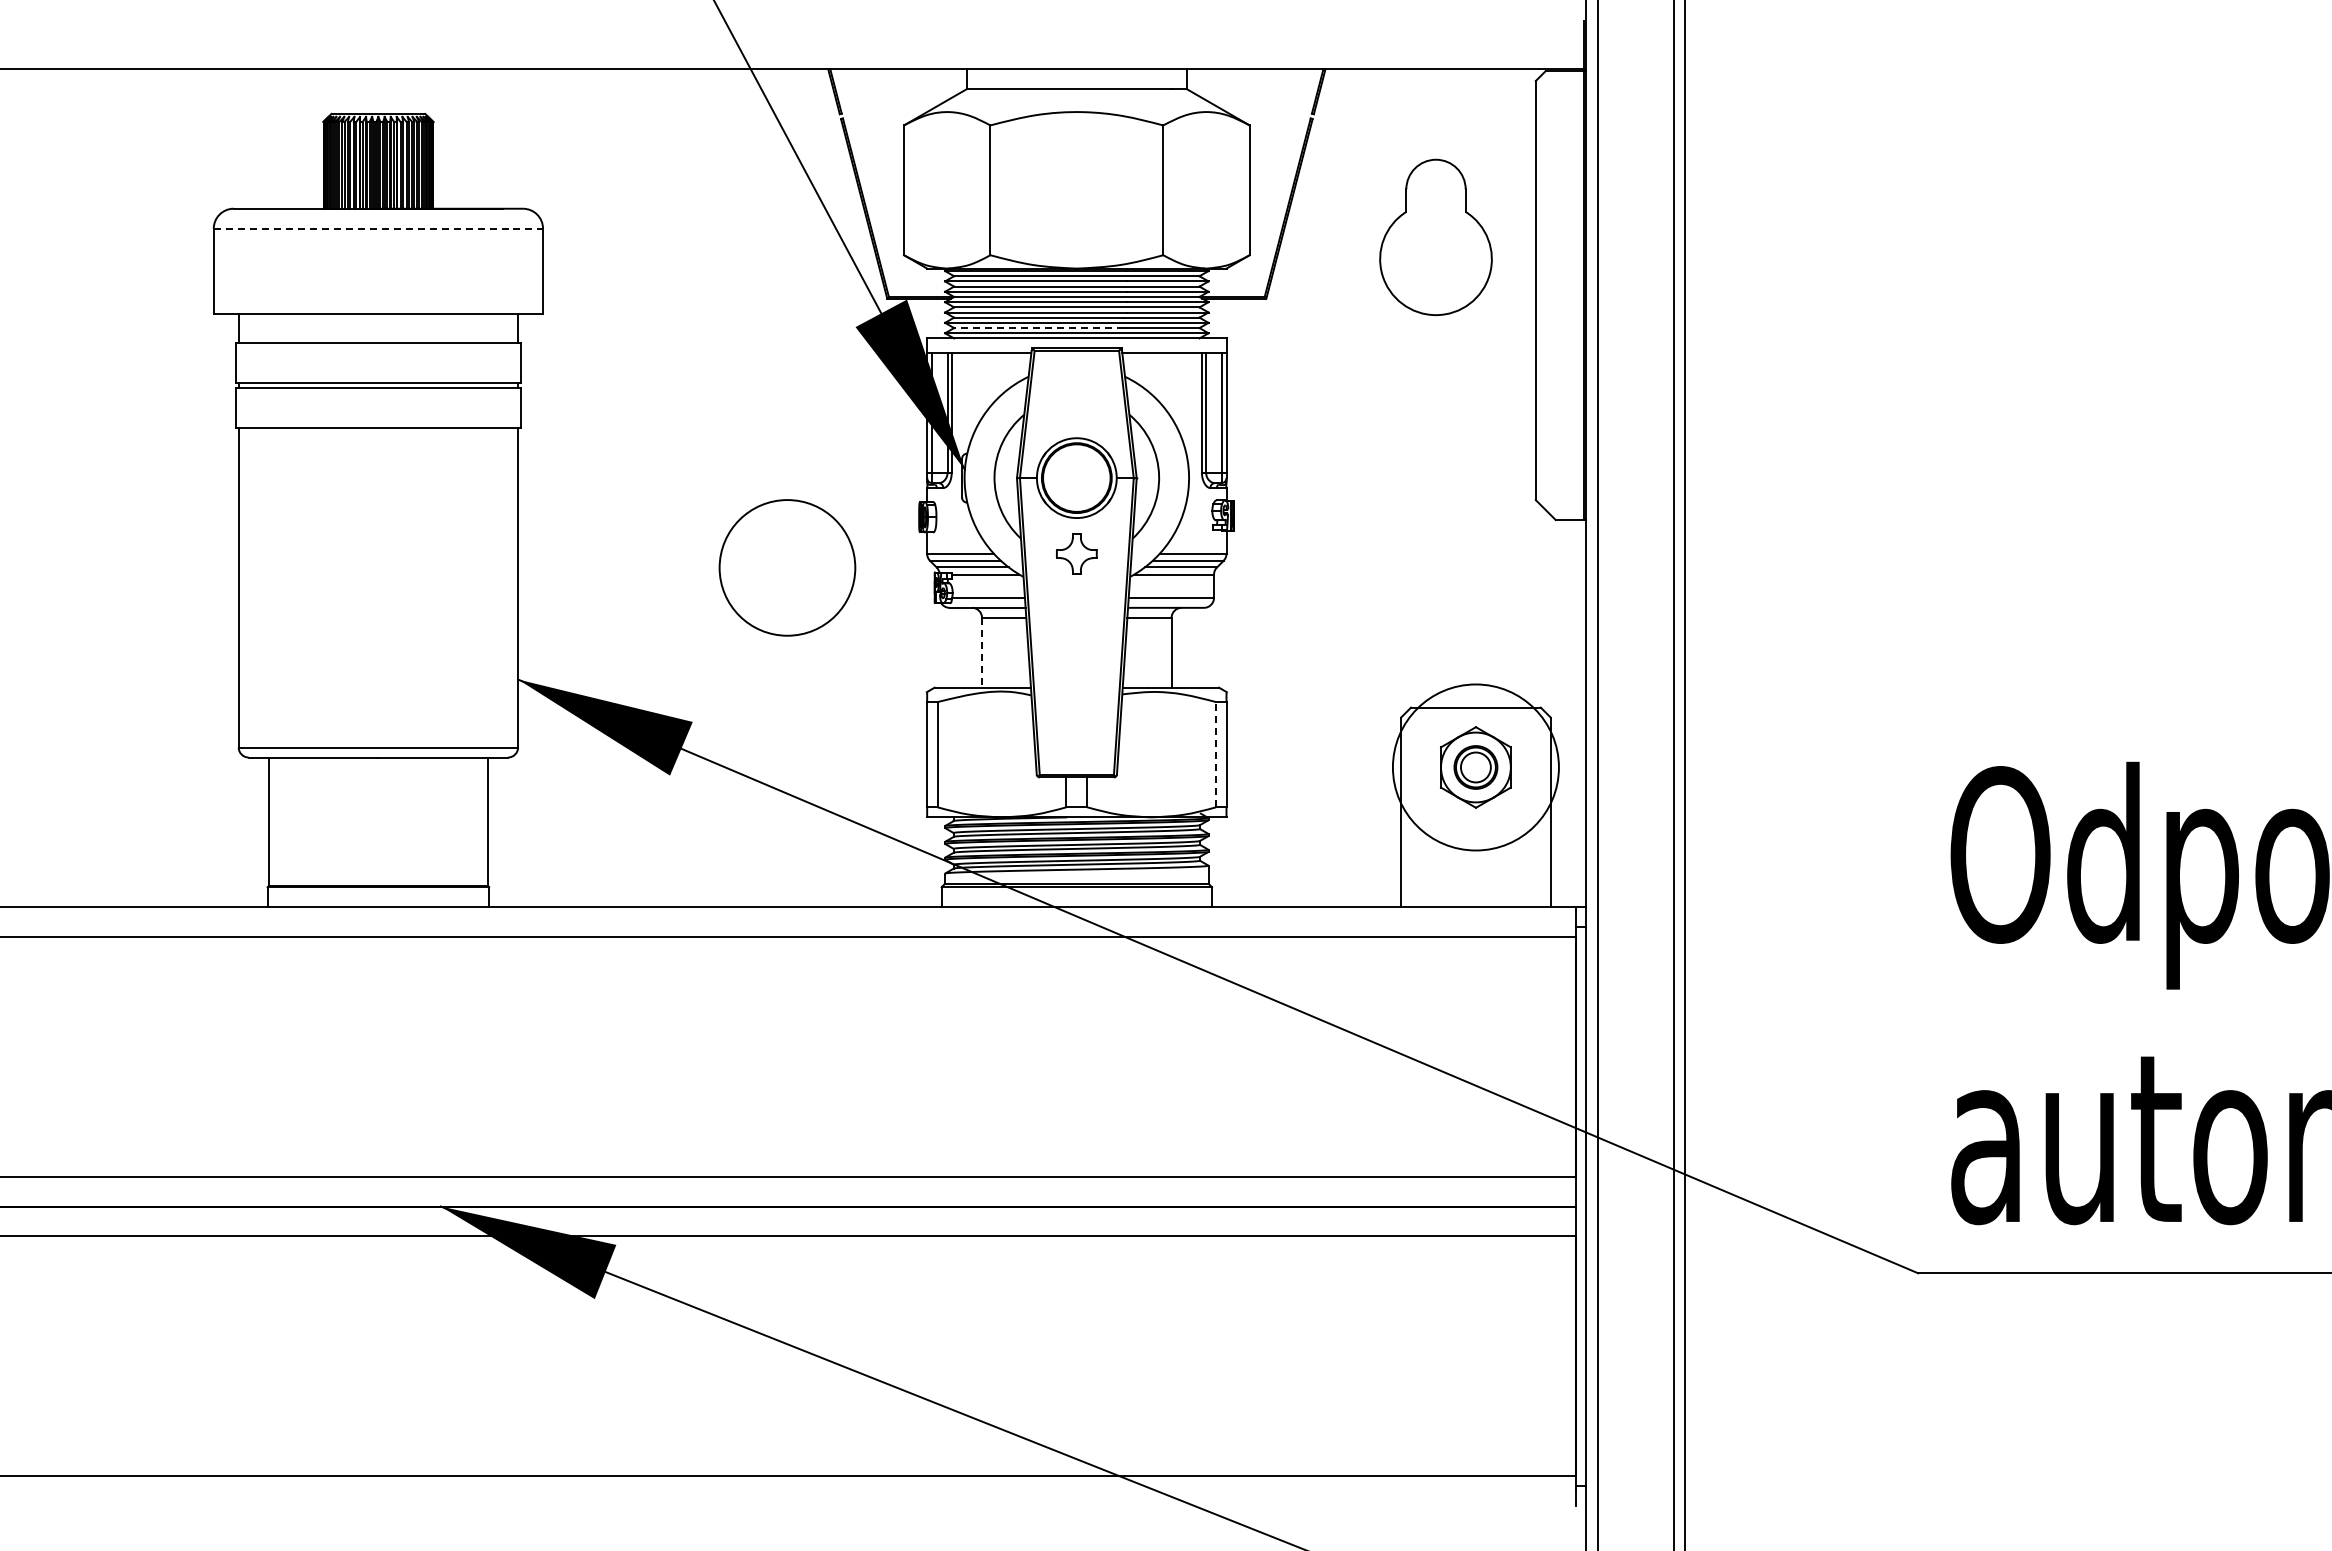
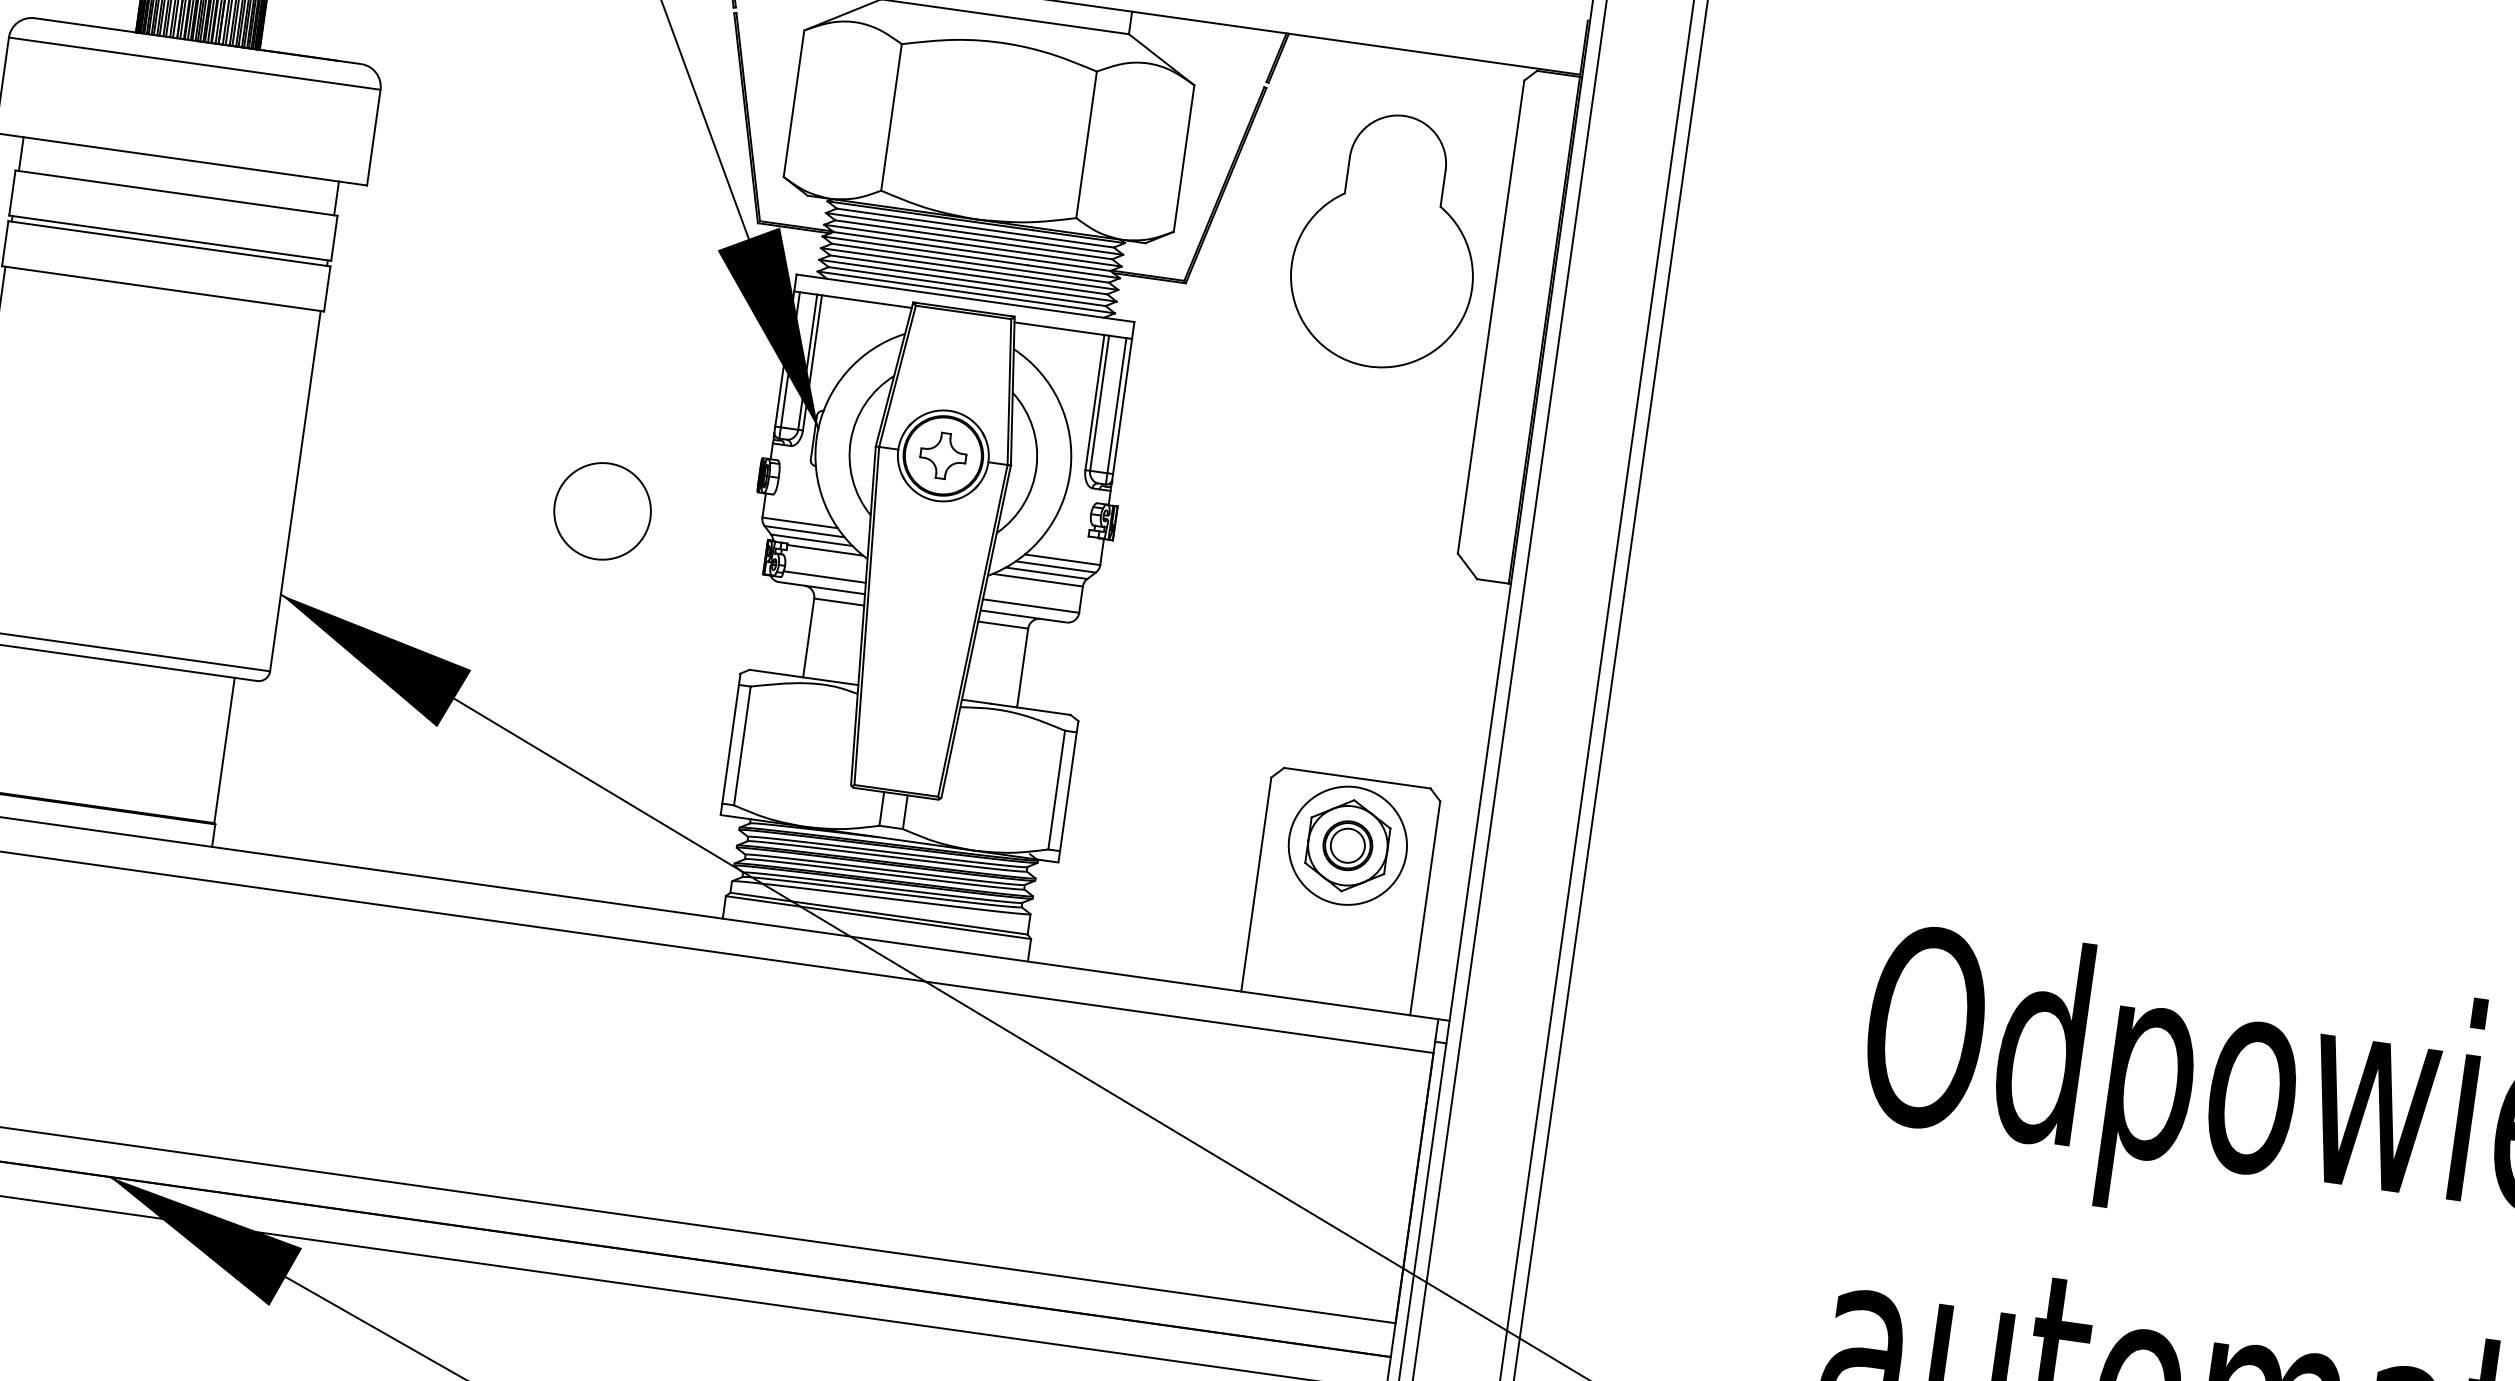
line: (378, 228) -> (194, 63), dashed -> solid
part: (1435, 237) -> (1386, 241), size x1.43
line: (1038, 328) -> (923, 280), dashed -> solid
part: (1076, 553) -> (943, 455), moved
circle: (787, 567) -> (602, 510), size x0.62
line: (982, 652) -> (809, 637), dashed -> solid
line: (1216, 754) -> (1057, 789), dashed -> solid
circle: (1475, 767) -> (1347, 845), size x0.62

